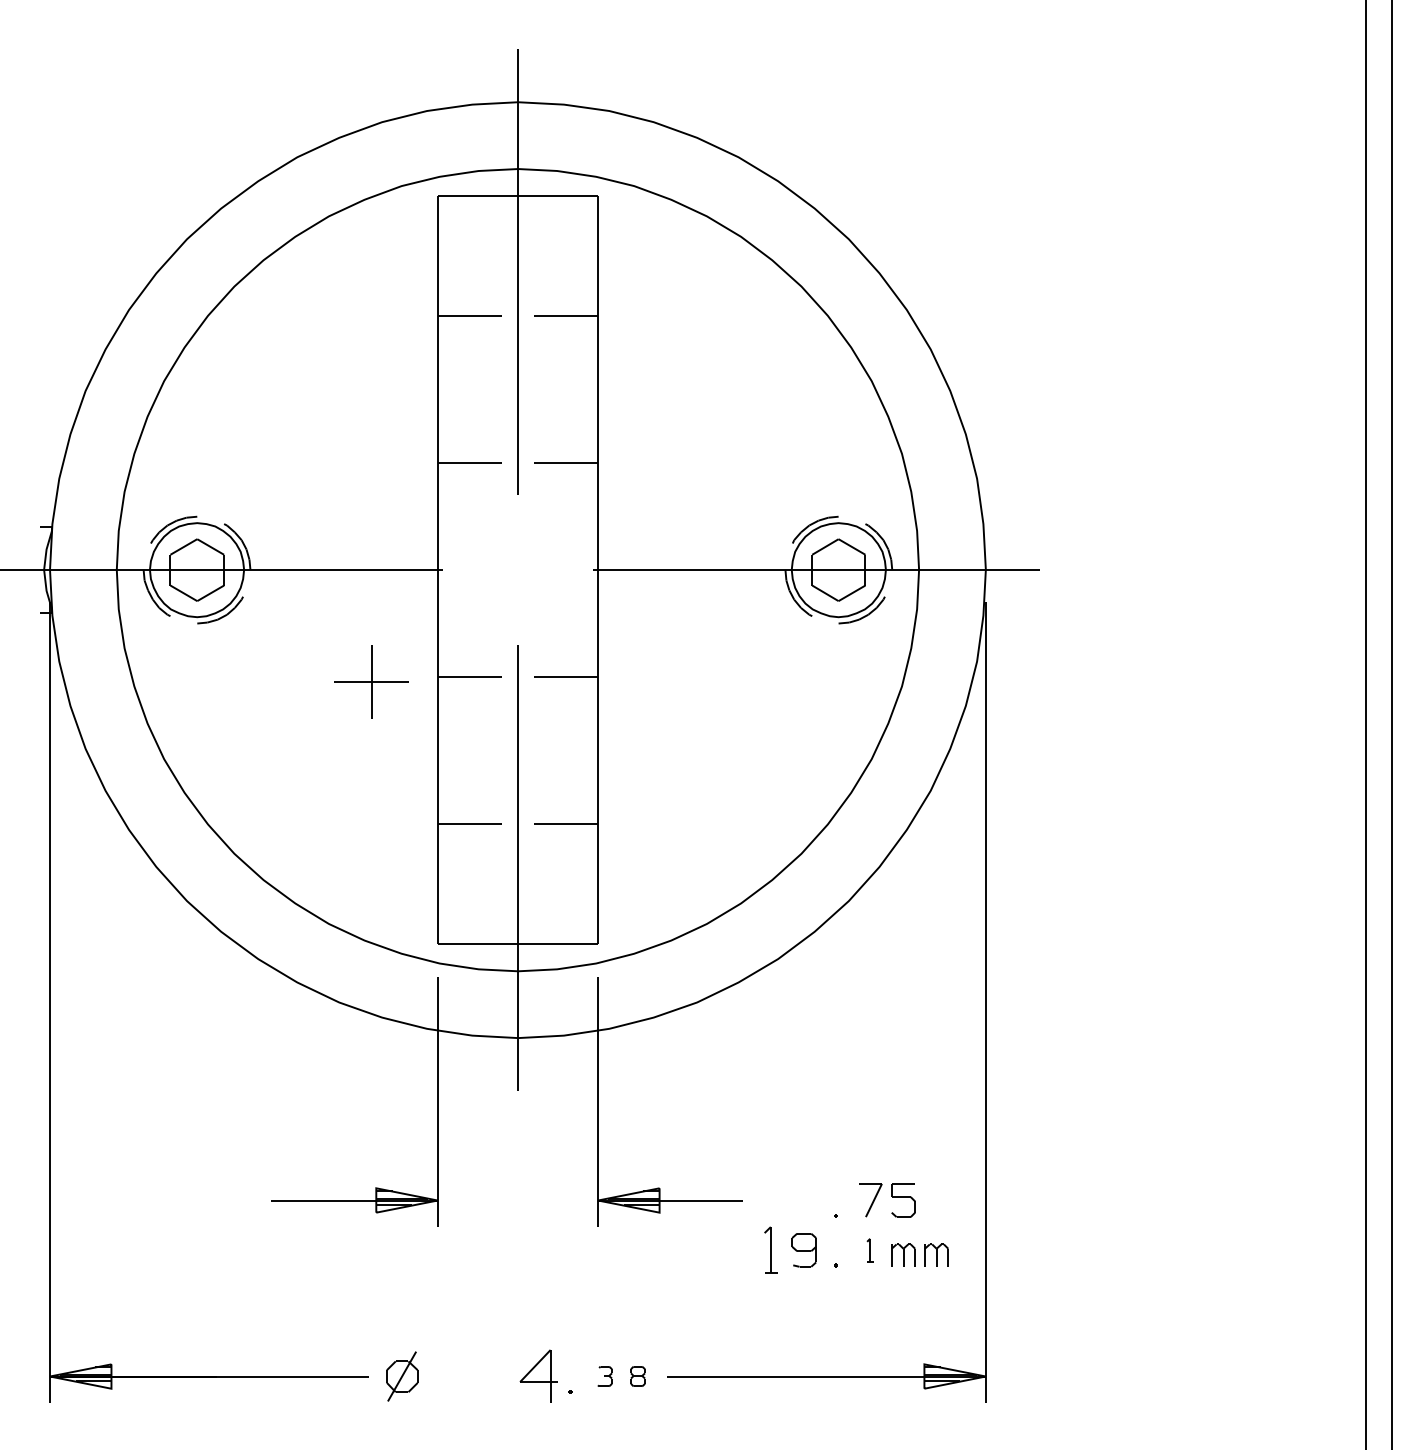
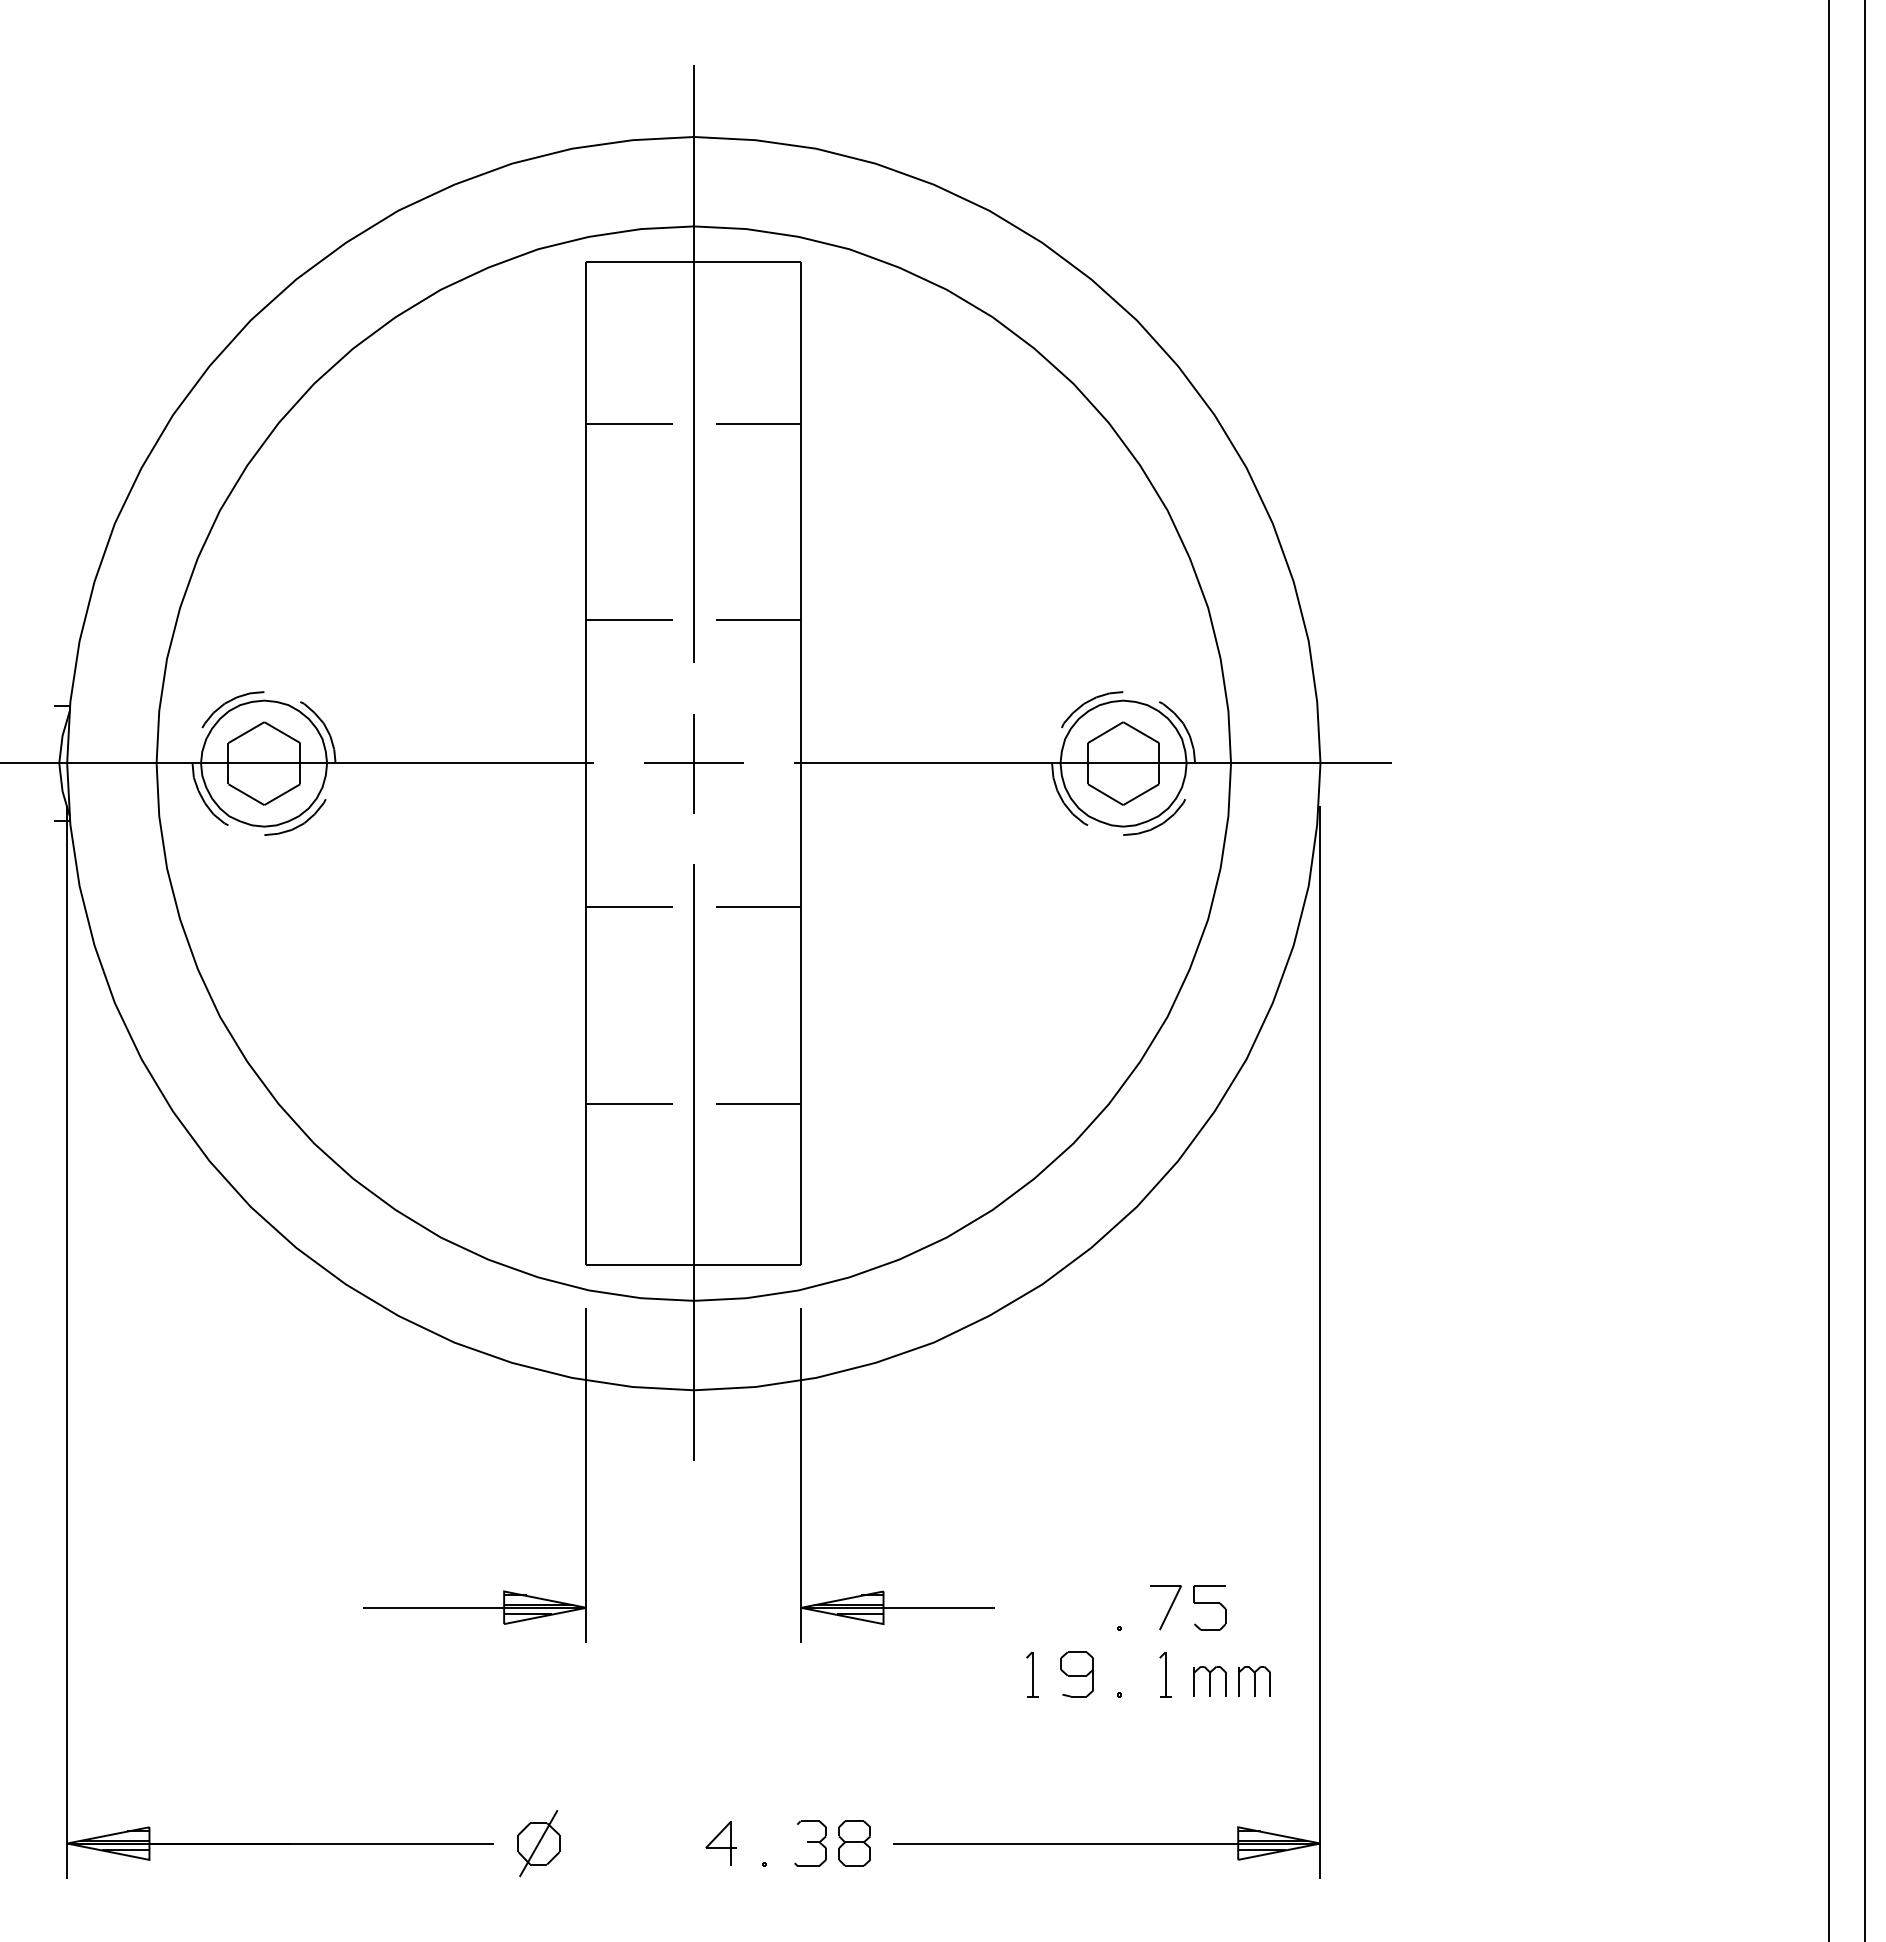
part: (371, 682) -> (693, 763), moved
part: (770, 1250) -> (1032, 1674), size x0.71
part: (870, 1250) -> (1165, 1674), size x1.43
part: (537, 1376) -> (720, 1843), size x0.62
part: (605, 1376) -> (810, 1843), size x1.67
part: (637, 1376) -> (854, 1843), size x1.67

